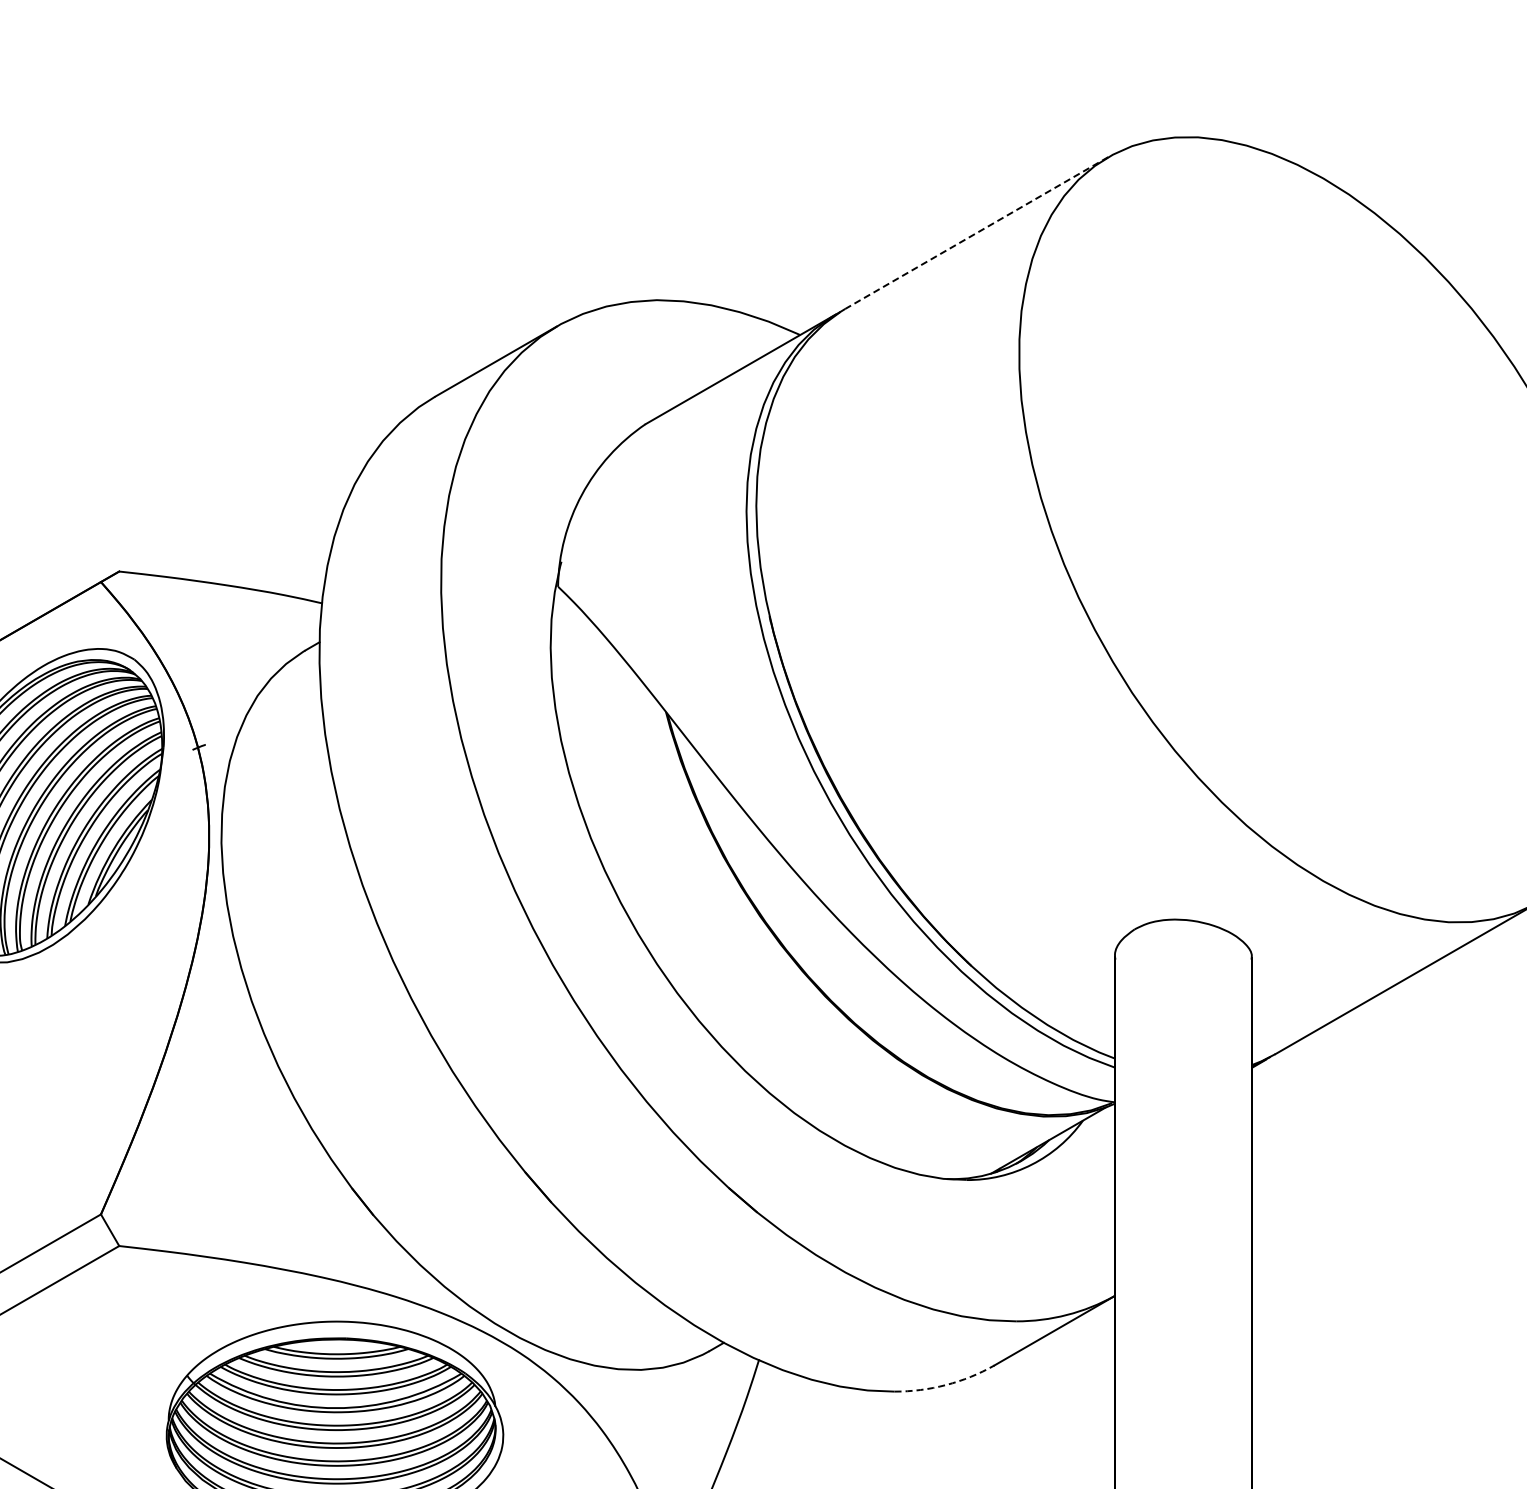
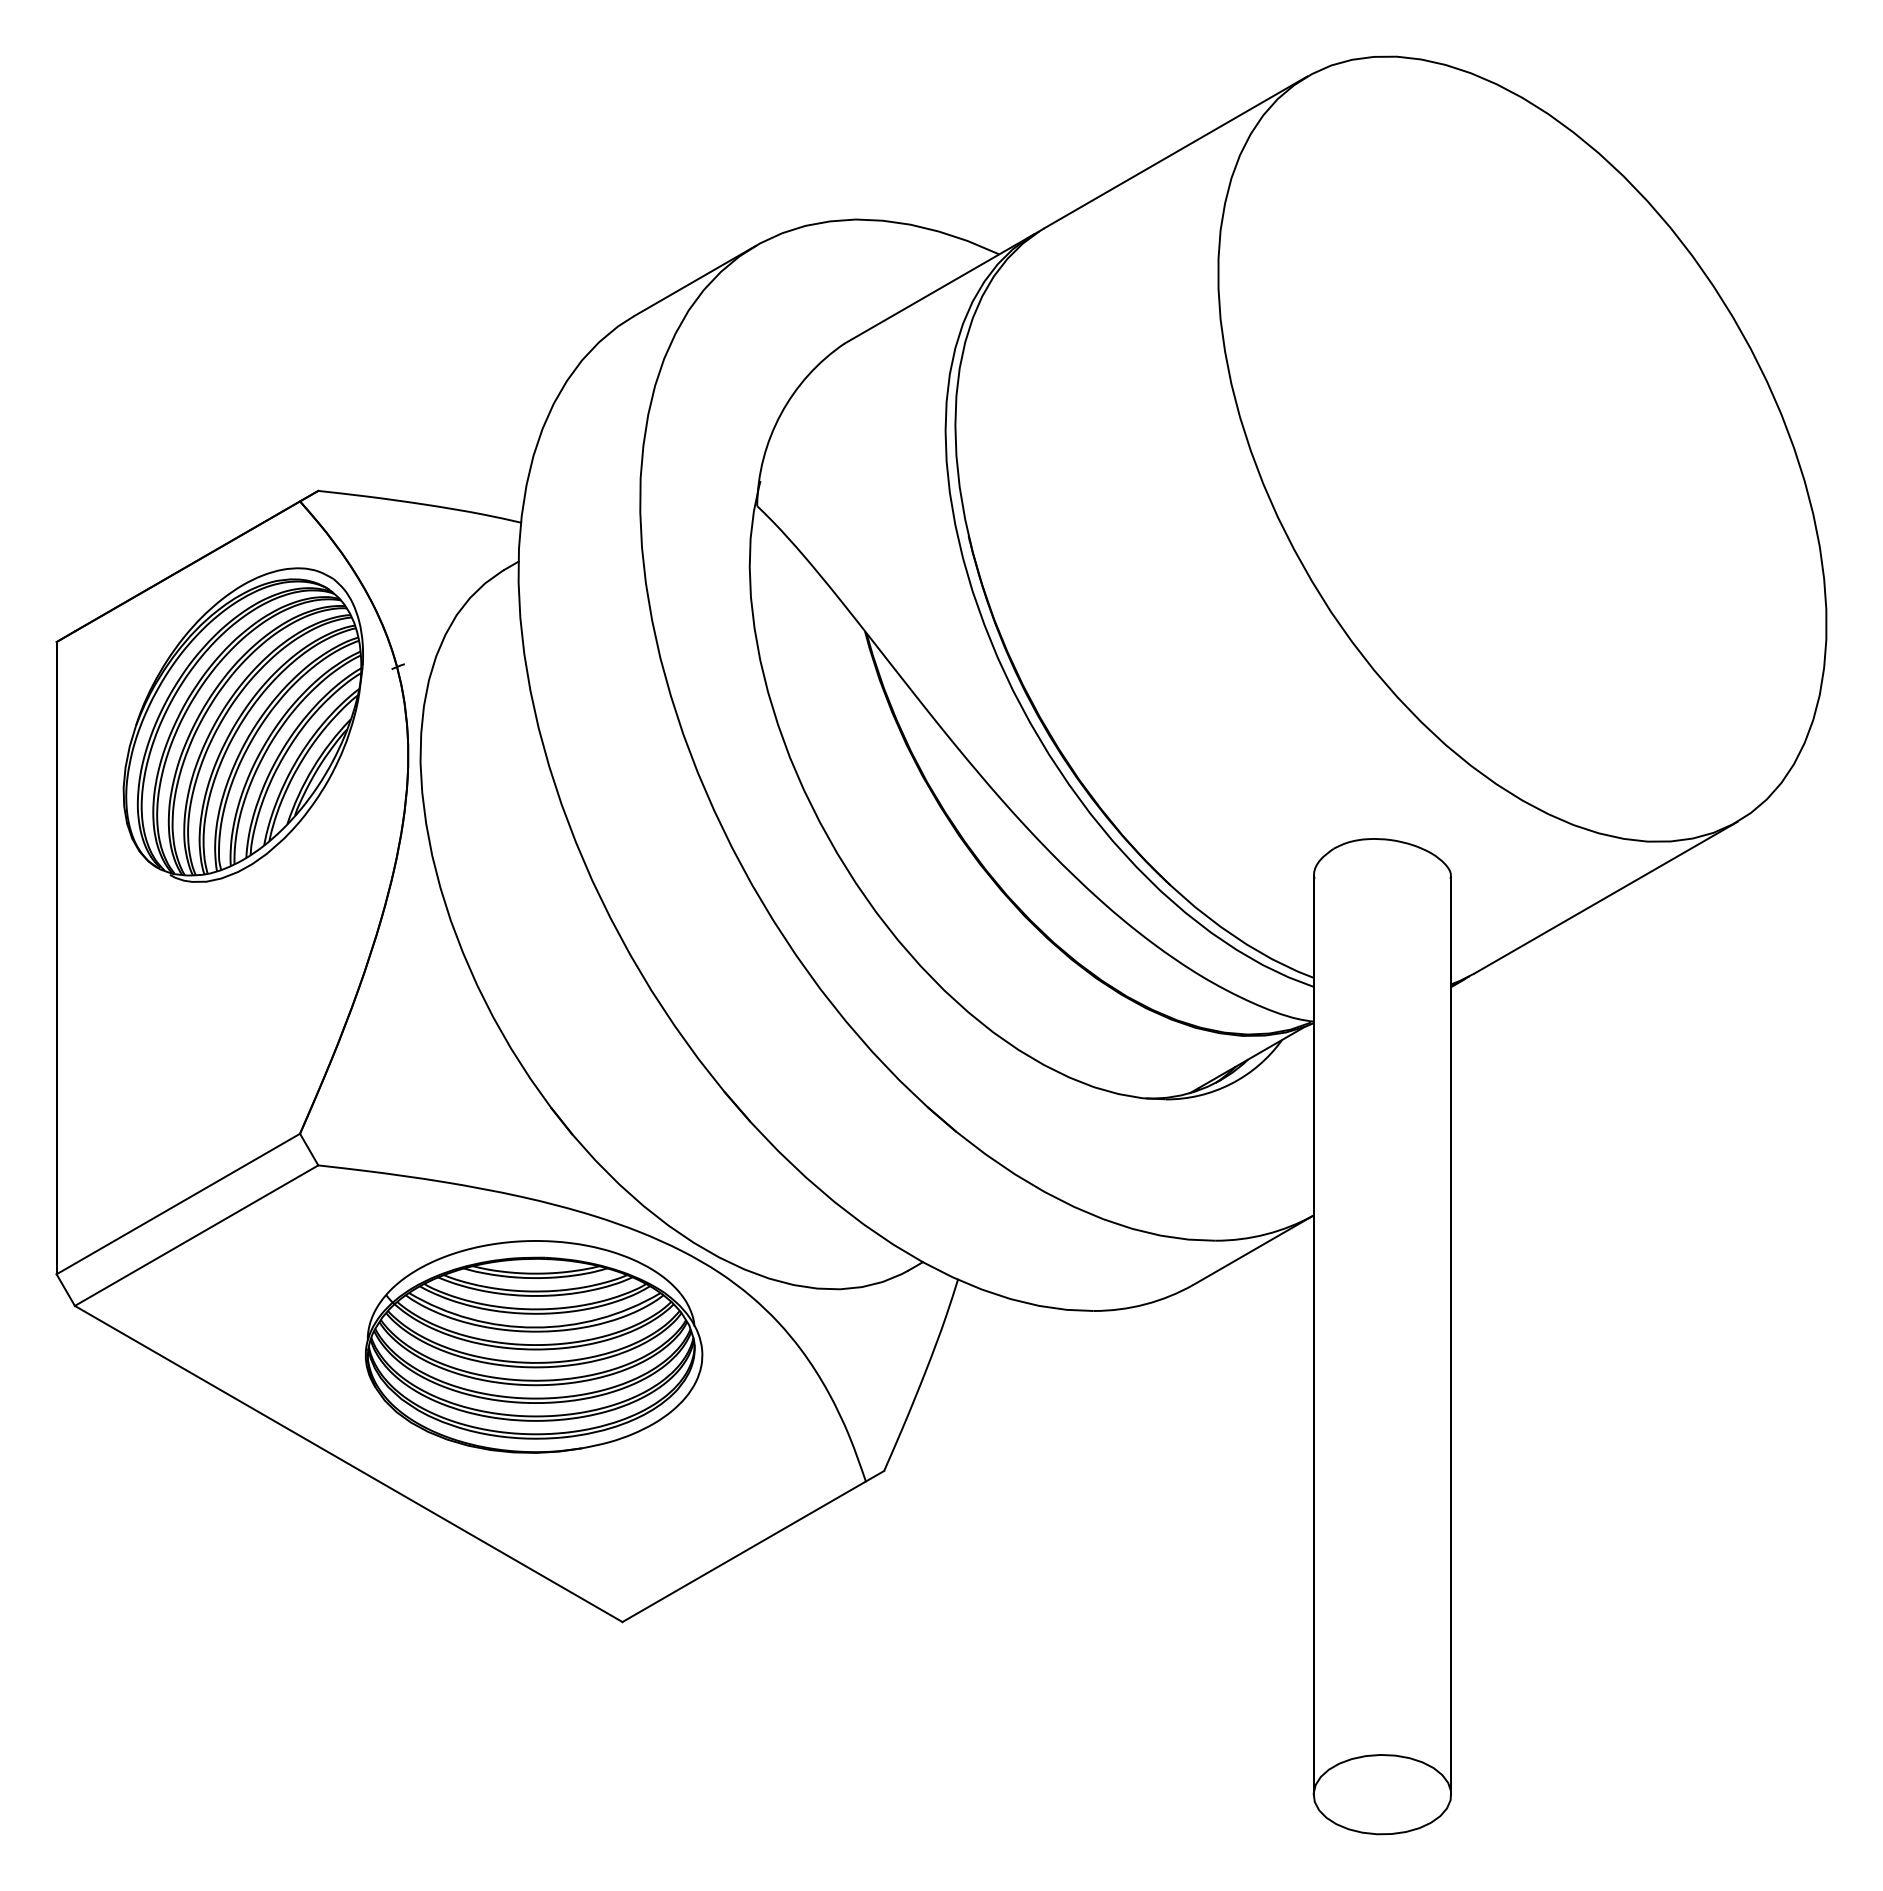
line: (976, 233) -> (1175, 152), dashed -> solid
arc: (946, 1385) -> (1145, 1304), dashed -> solid

